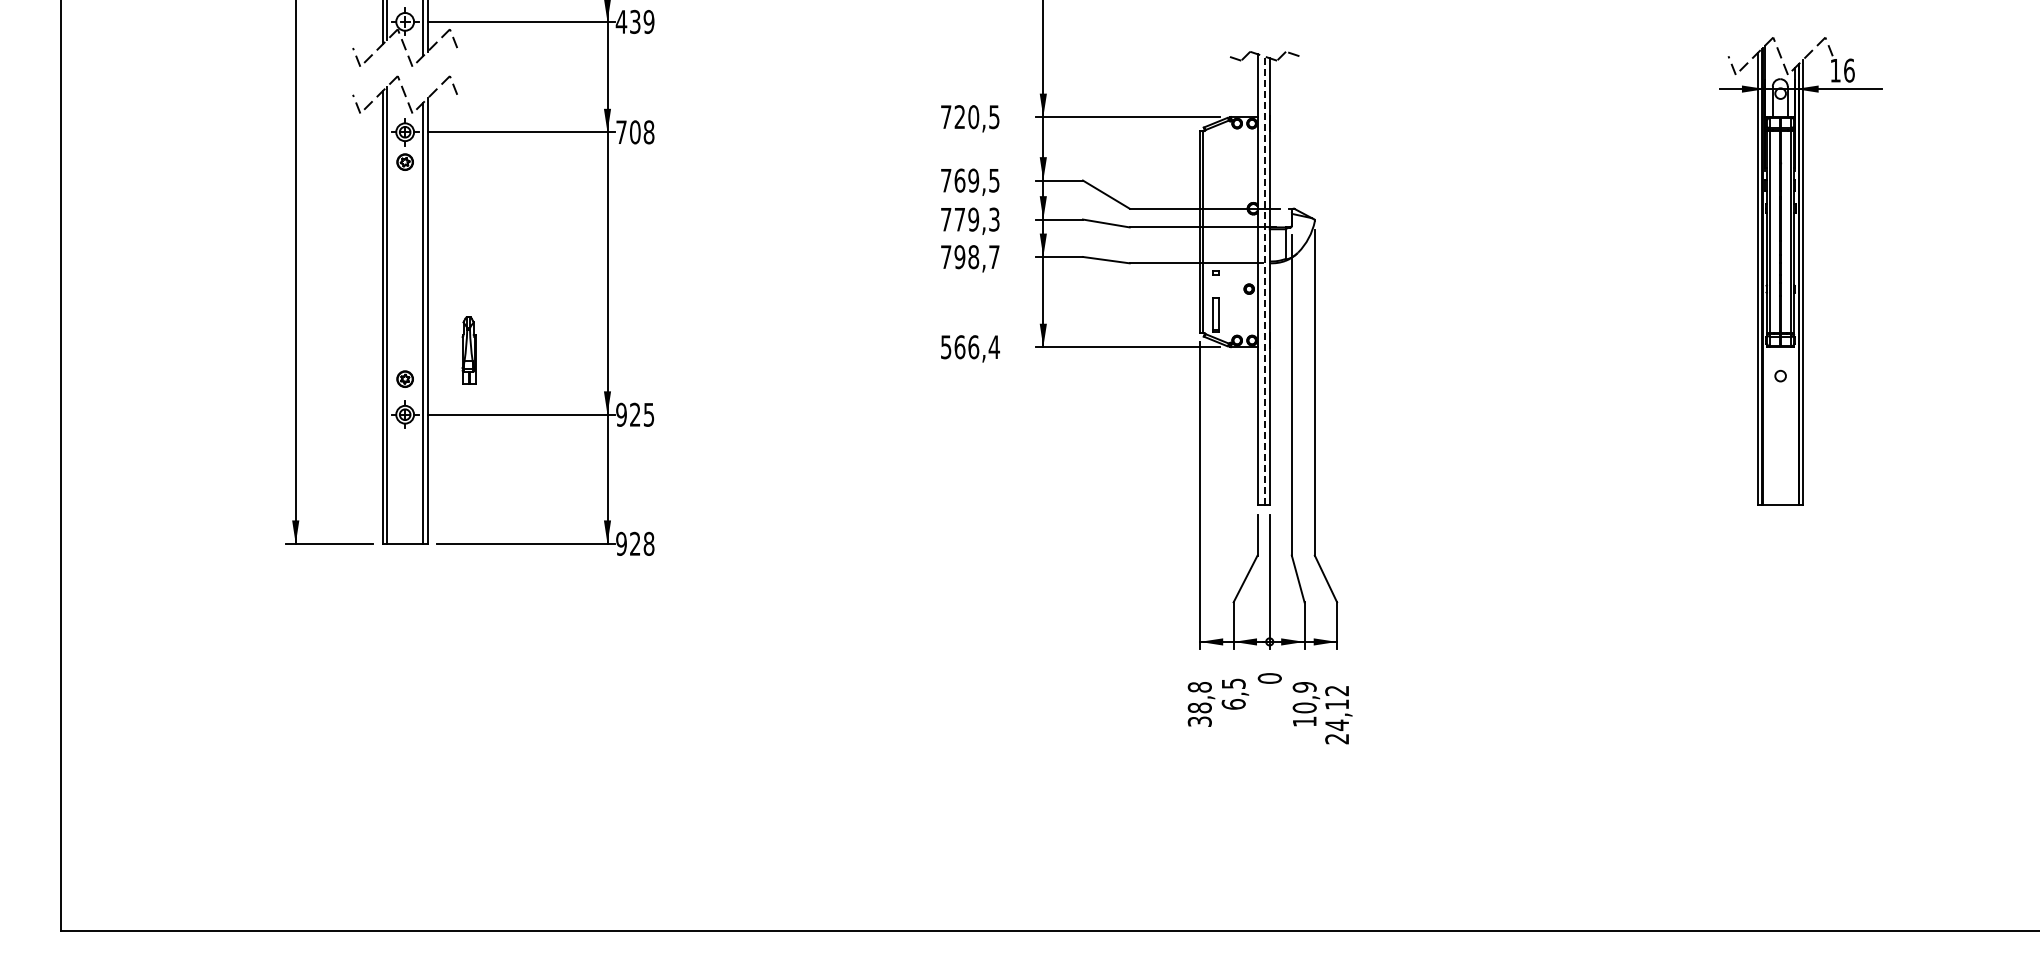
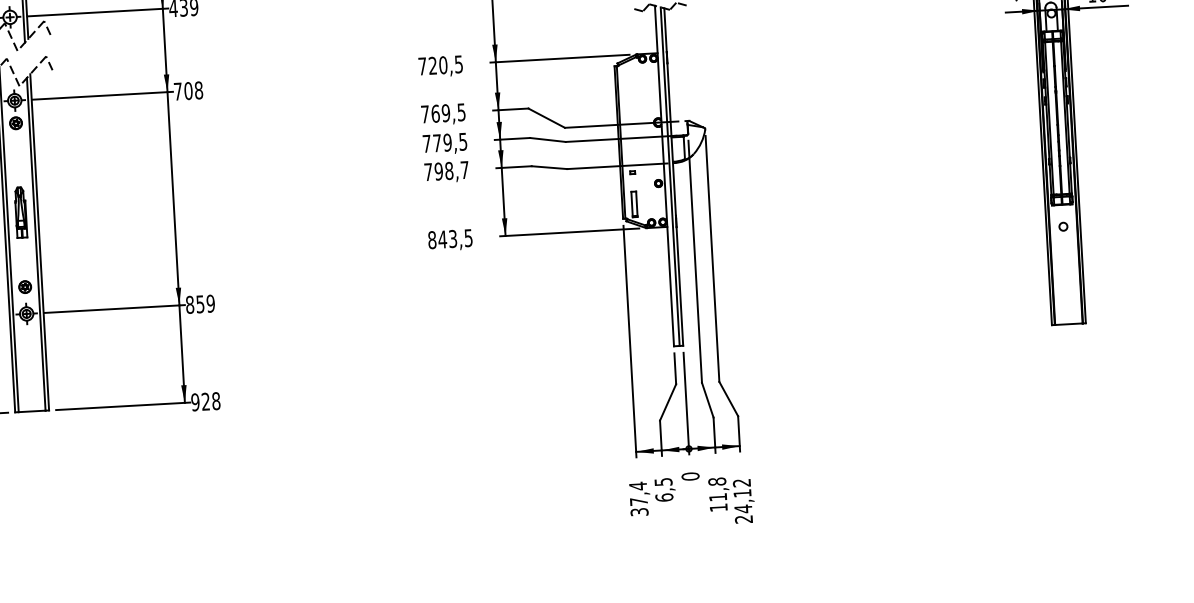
text: (994, 218) -> (463, 140), 779,3 -> 779,5
line: (1265, 280) -> (670, 176), dashed -> solid
text: (970, 347) -> (450, 239), 566,4 -> 843,5
part: (468, 350) -> (20, 212), moved
text: (635, 414) -> (200, 304), 925 -> 859
text: (1199, 697) -> (638, 493), 38,8 -> 37,4
text: (1304, 697) -> (717, 489), 10,9 -> 11,8

